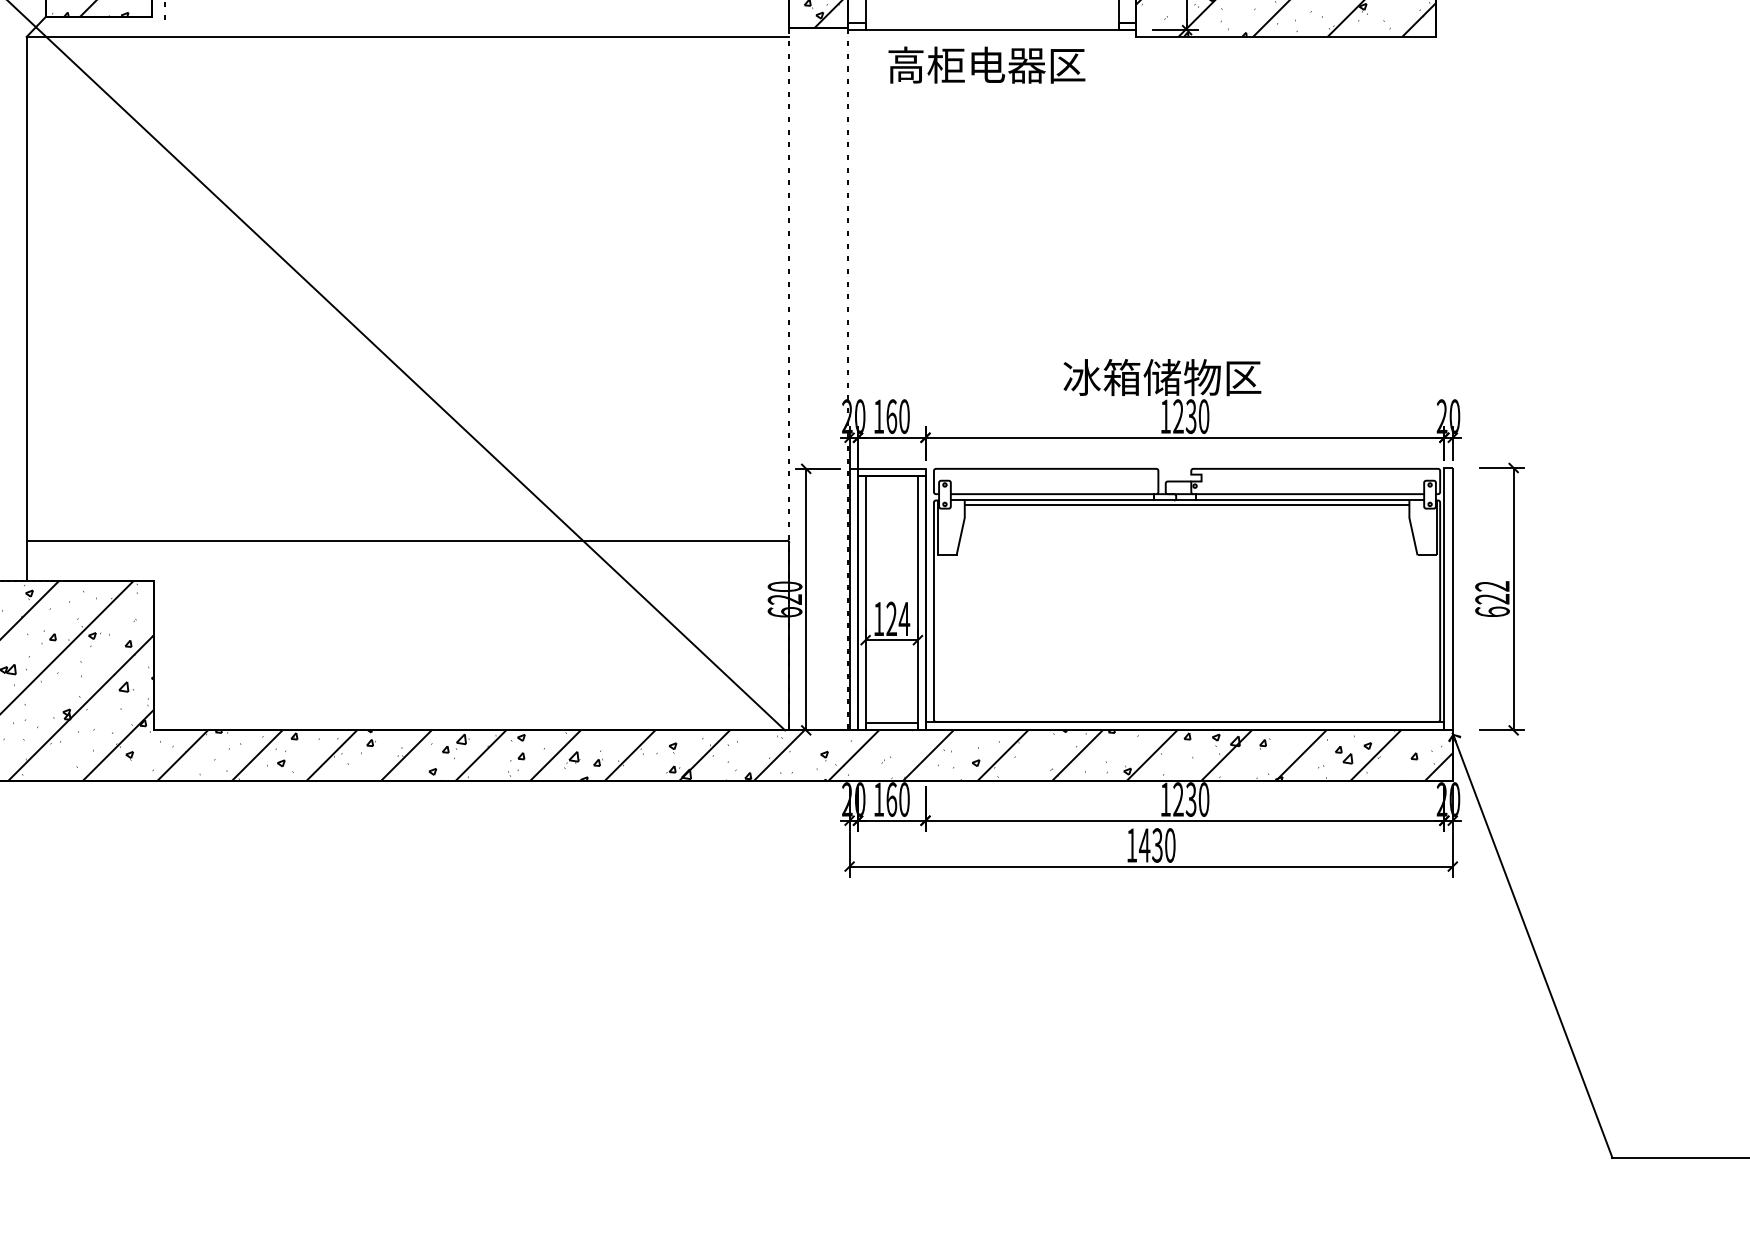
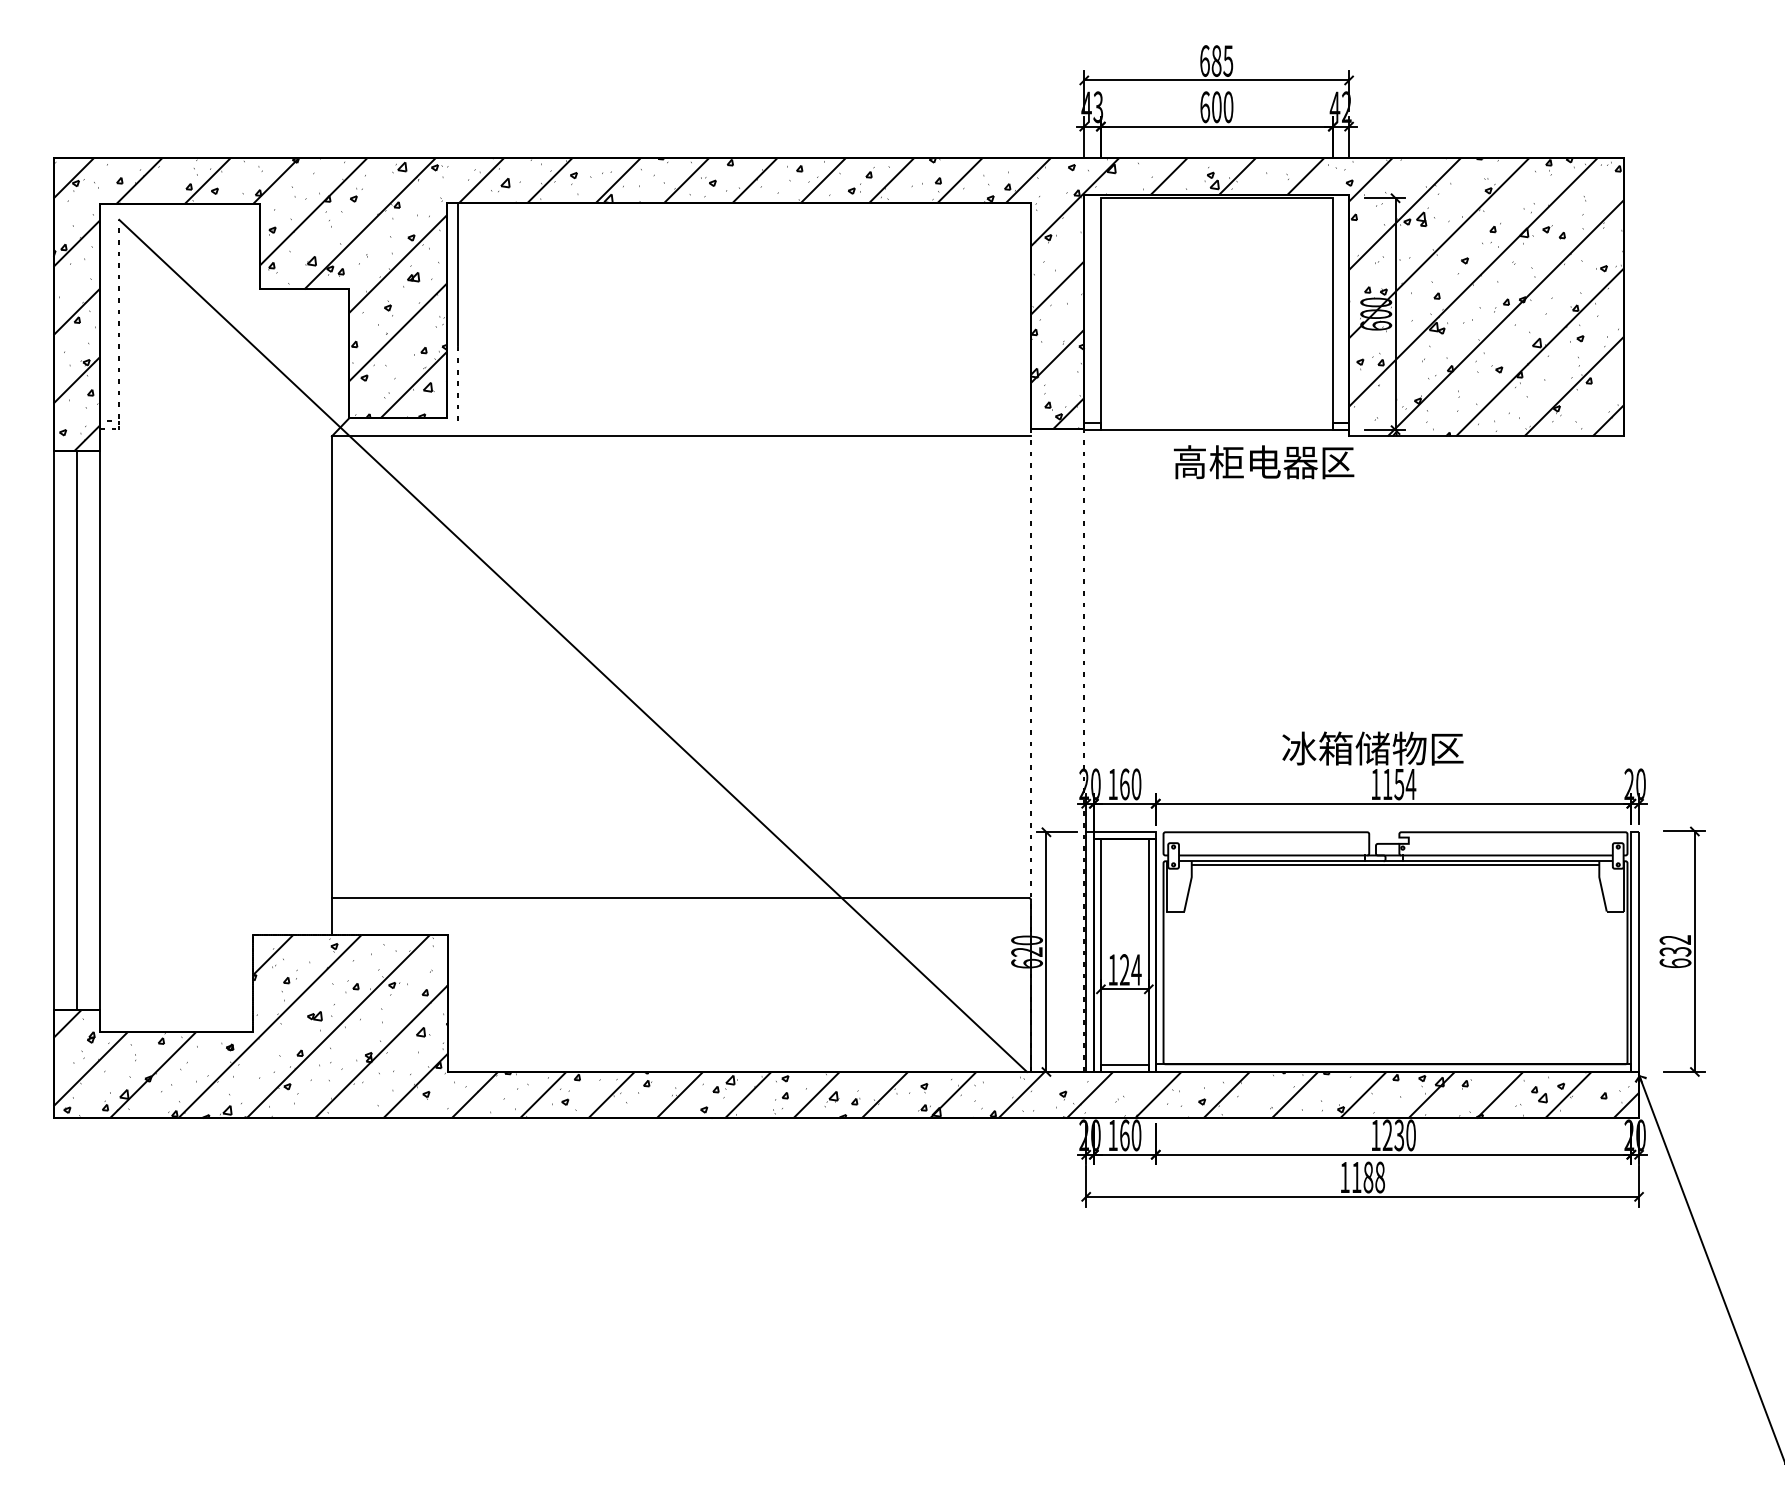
text: (987, 65) -> (1264, 462), moved
text: (1191, 416) -> (1399, 784), 1230 -> 1154
text: (1492, 598) -> (1675, 951), 622 -> 632
text: (1156, 845) -> (1367, 1177), 1430 -> 1188

